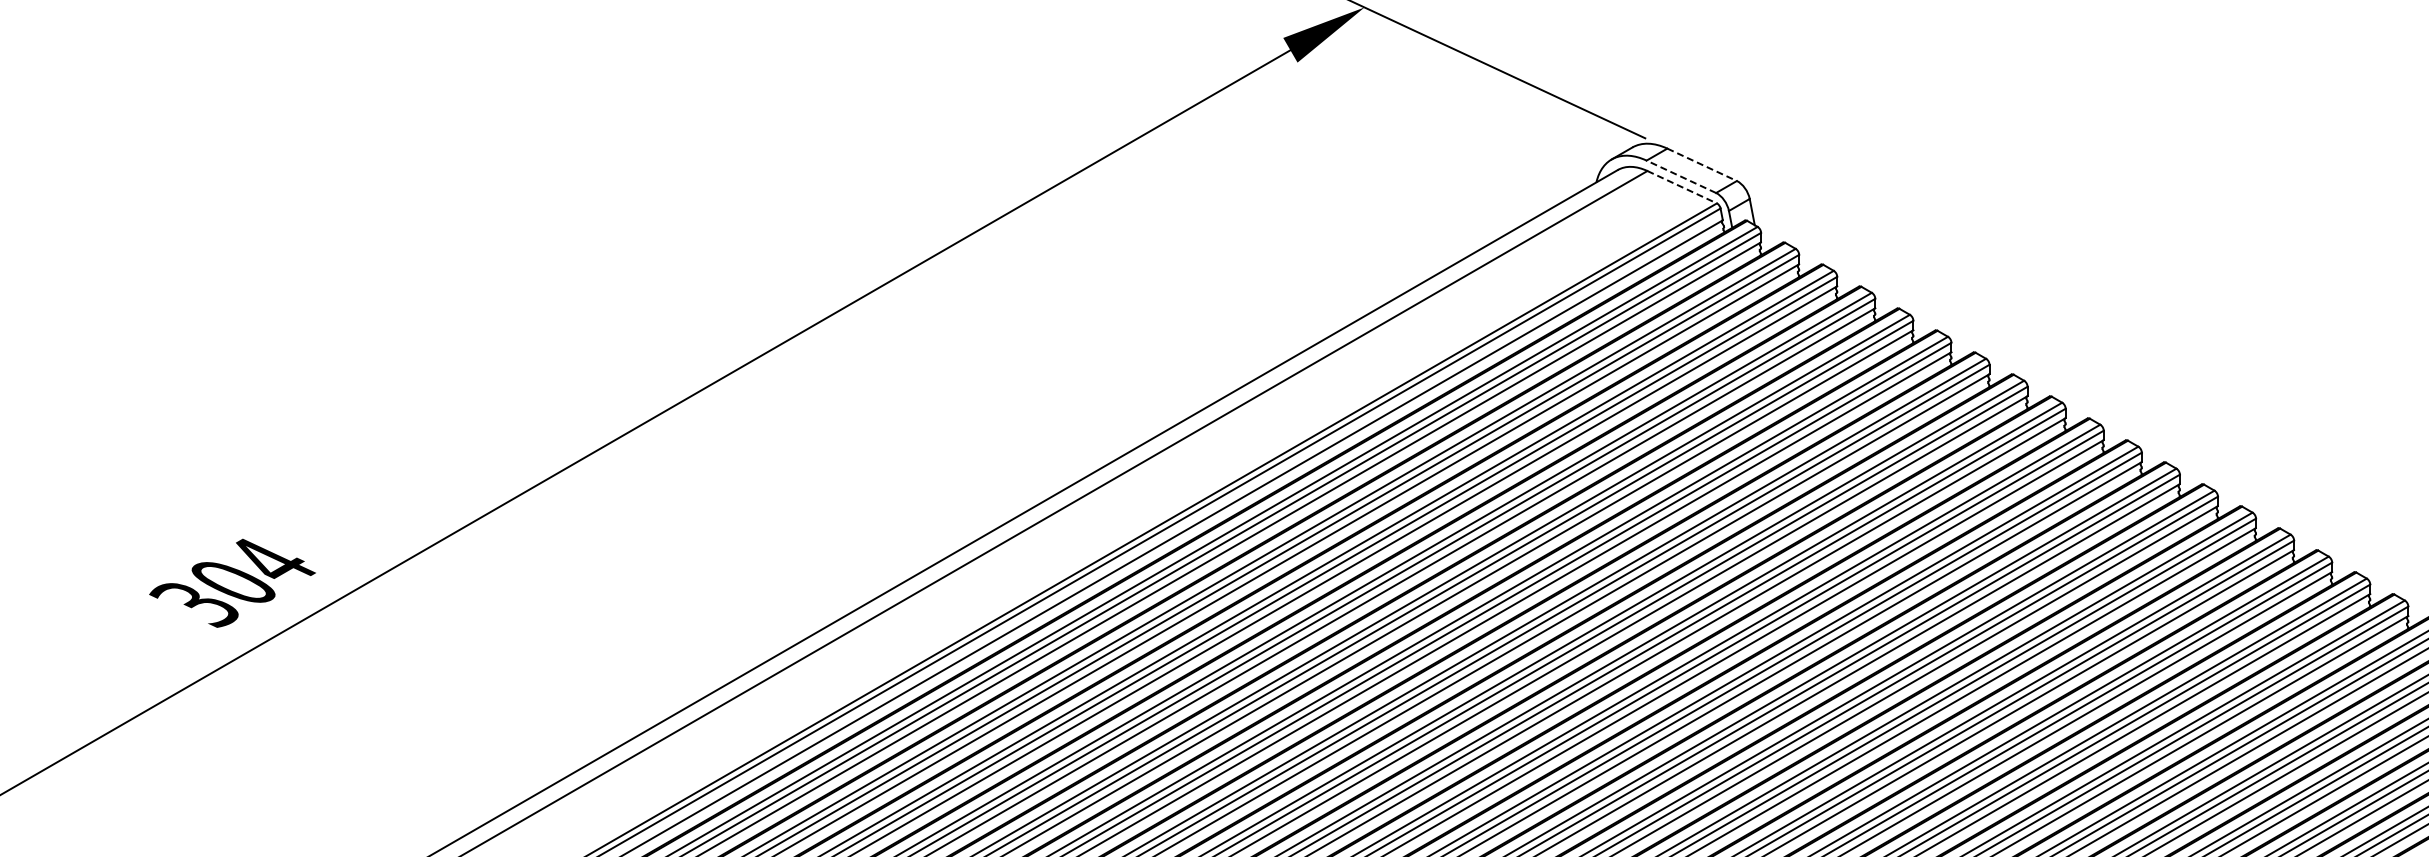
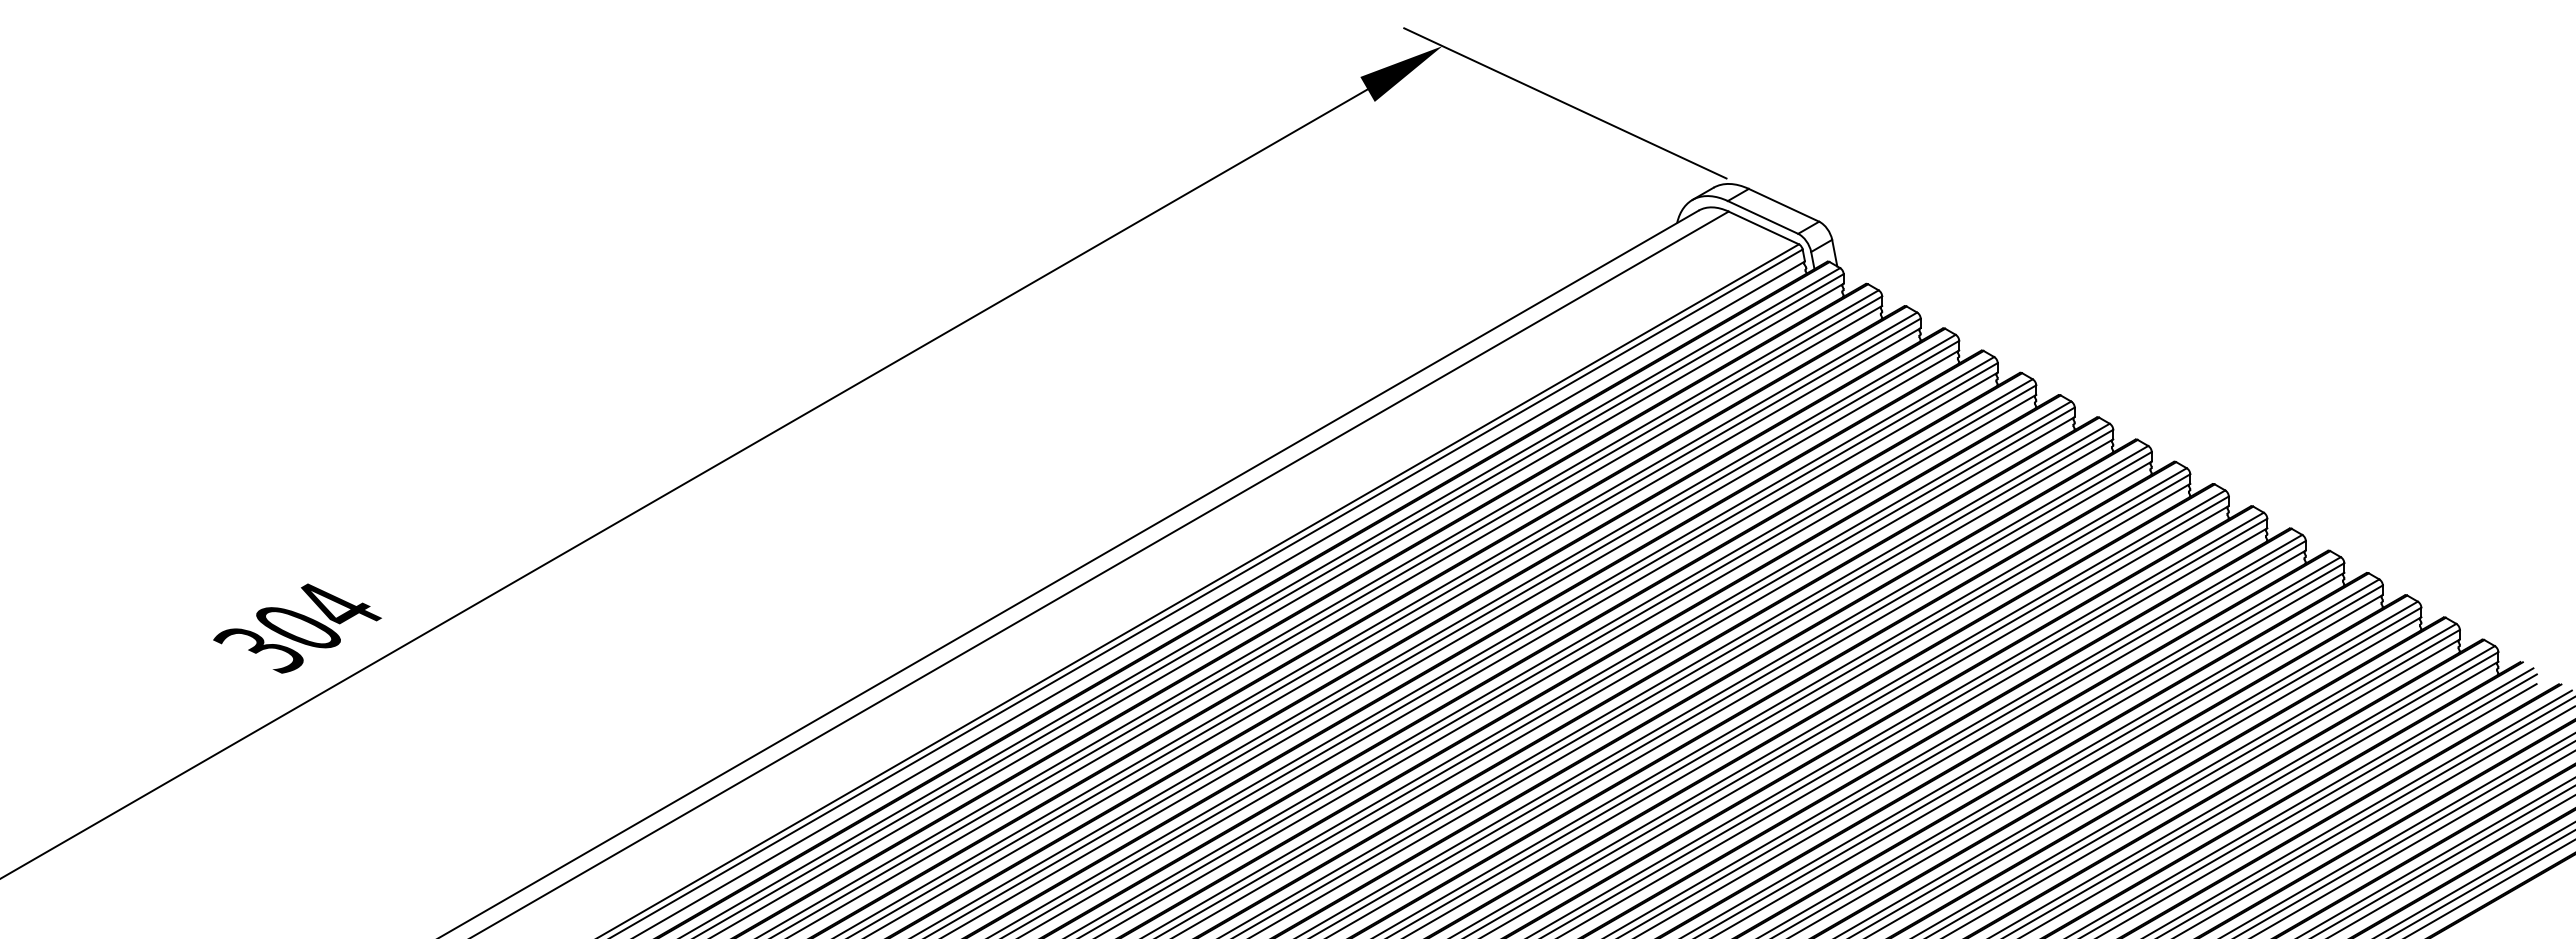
line: (1702, 164) -> (1784, 205), dashed -> solid
line: (1681, 176) -> (1763, 217), dashed -> solid
line: (1681, 186) -> (1763, 227), dashed -> solid

